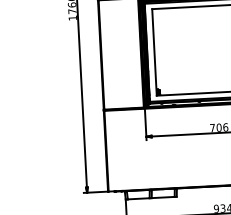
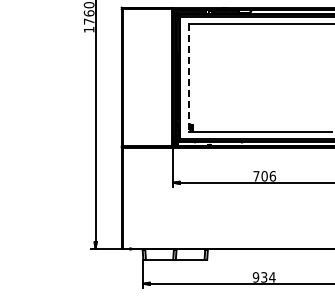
line: (154, 52) -> (188, 78), solid -> dashed

